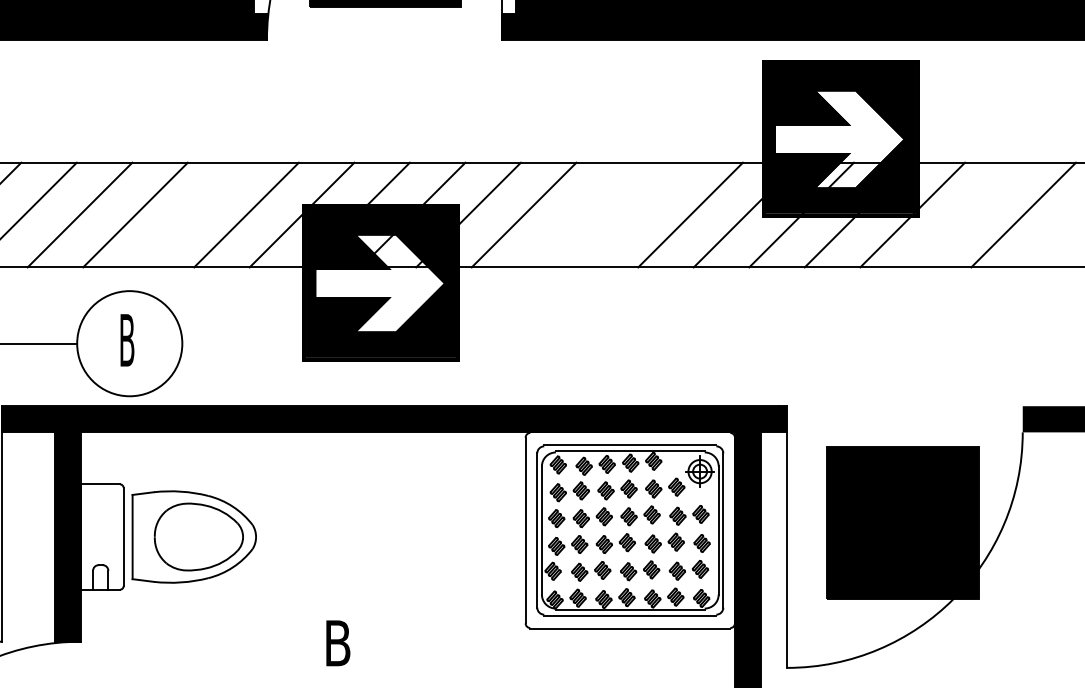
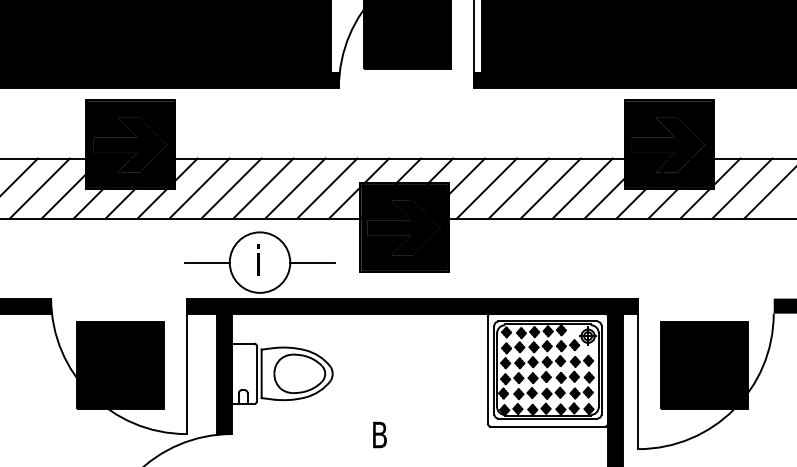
fill: (839, 138) -> (668, 144), added
line: (191, 214) -> (295, 188), added
line: (579, 214) -> (518, 188), added
line: (634, 214) -> (550, 188), added
line: (968, 214) -> (742, 188), added
fill: (379, 282) -> (403, 227), added
text: (127, 338) -> (258, 259), B -> i
line: (220, 343) -> (312, 262), added

